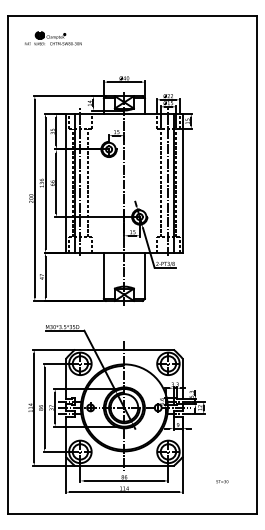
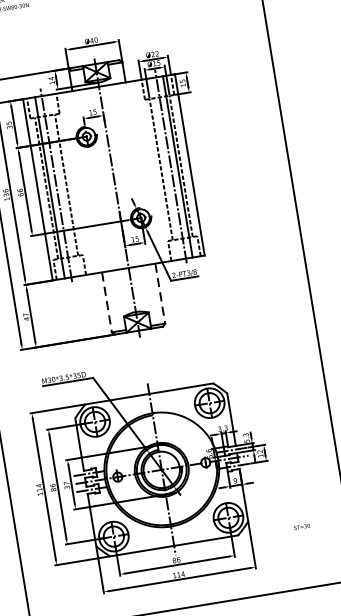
line: (103, 276) -> (106, 303), solid -> dashed
line: (144, 276) -> (159, 294), solid -> dashed
text: (222, 481) -> (302, 526), moved

